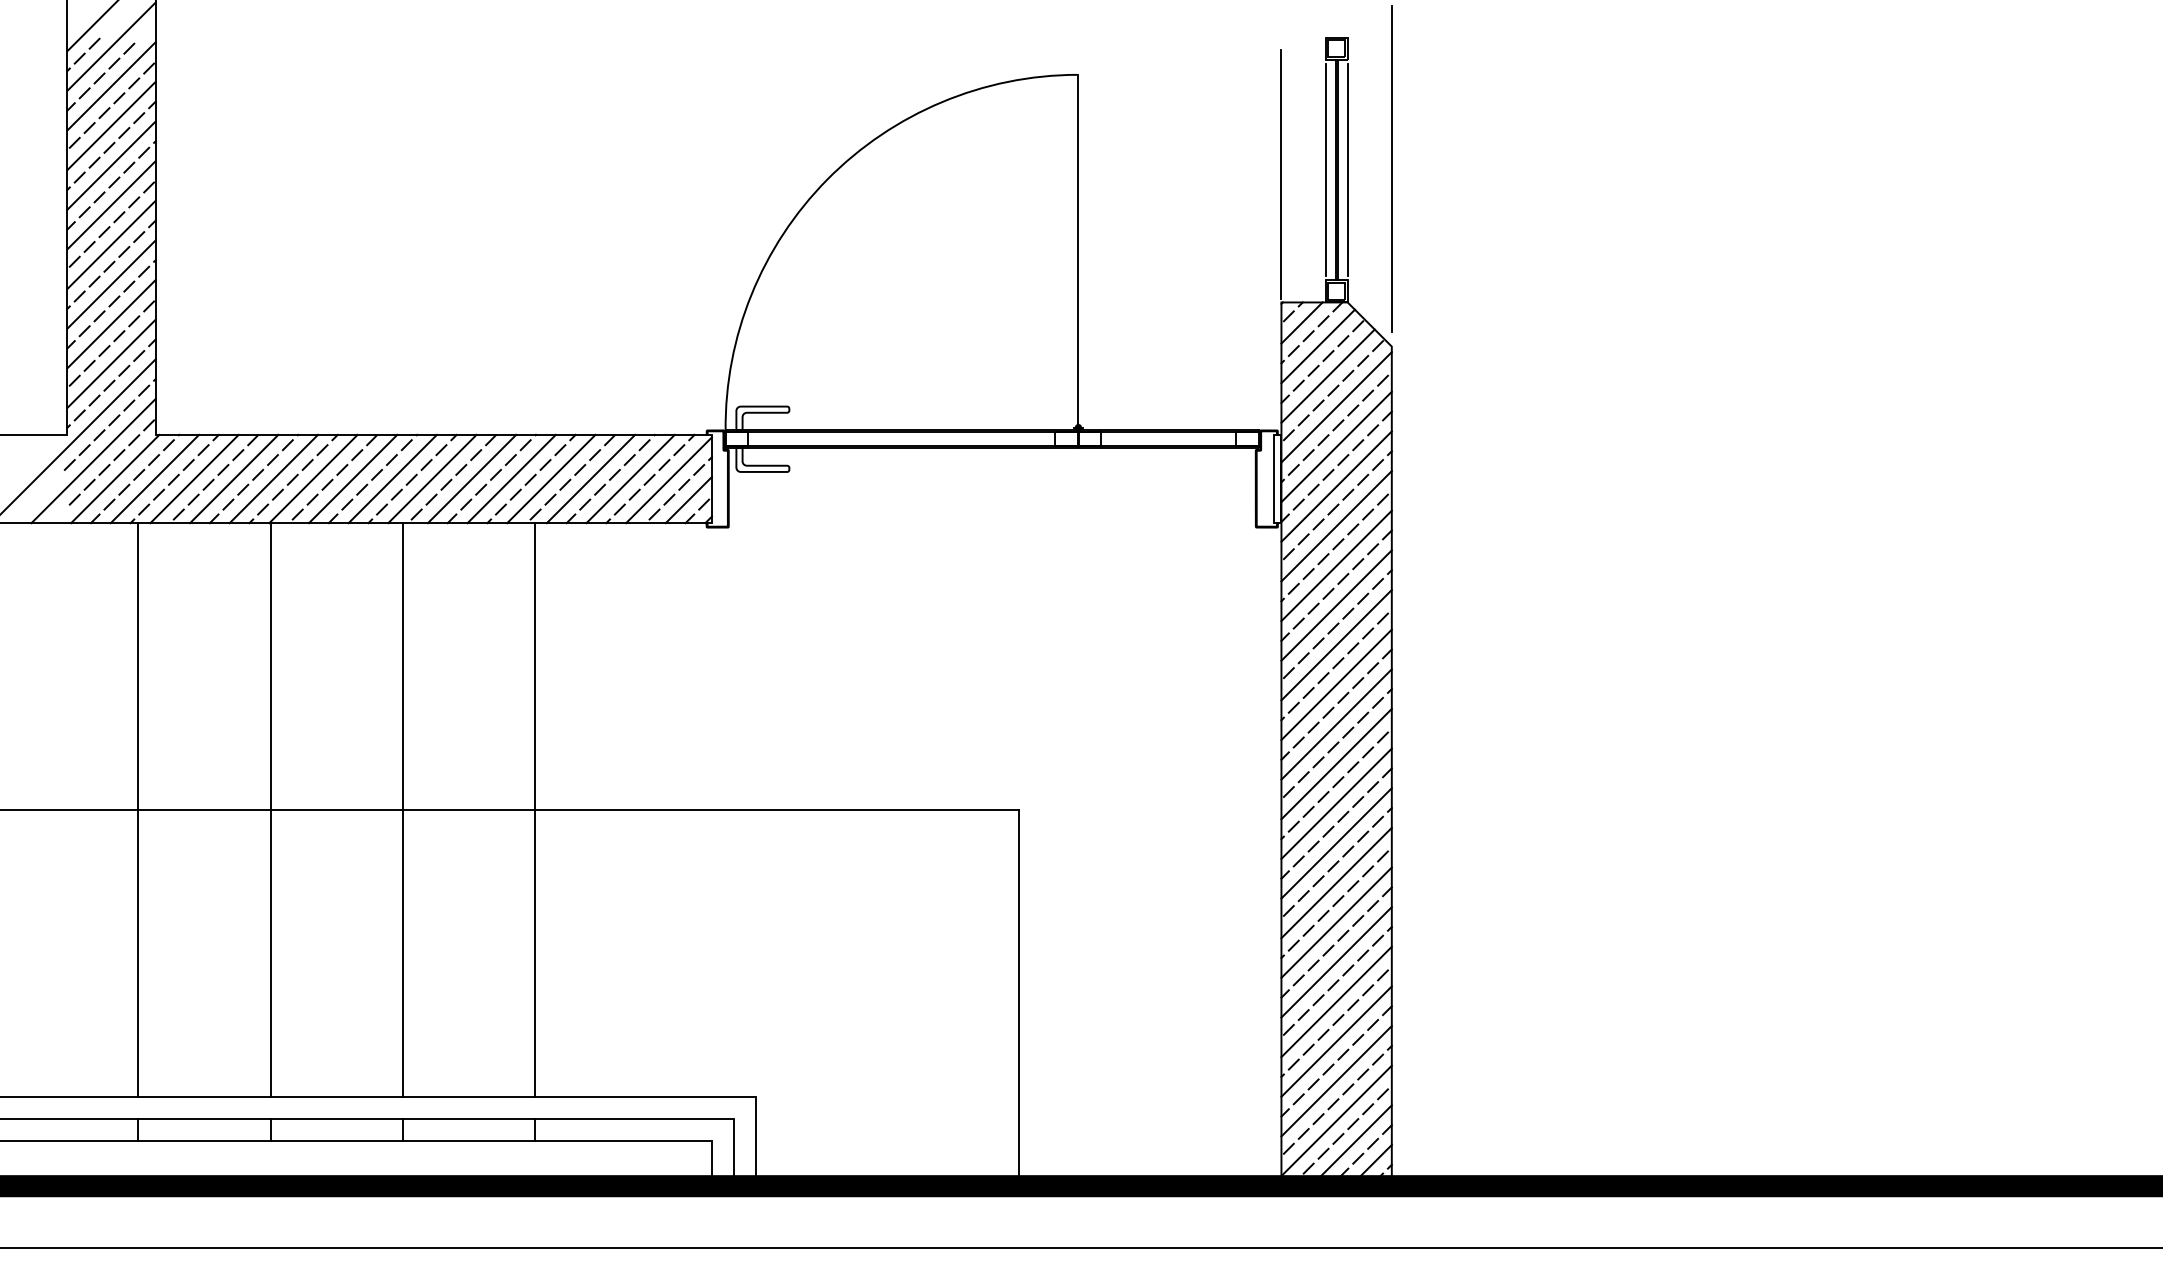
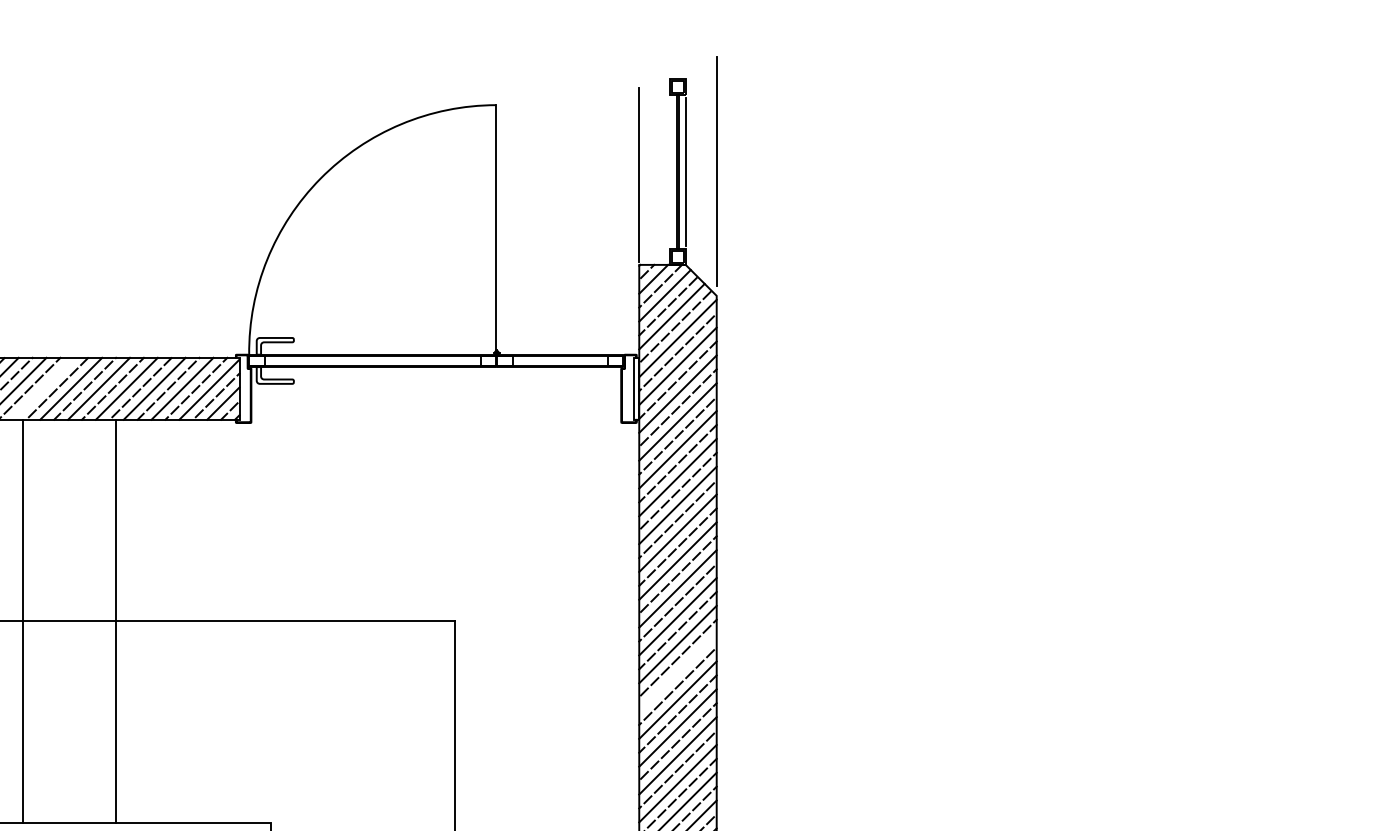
line: (1325, 169) -> (670, 171), removed
line: (432, 478) -> (43, 388), removed
line: (1336, 882) -> (677, 671), removed

